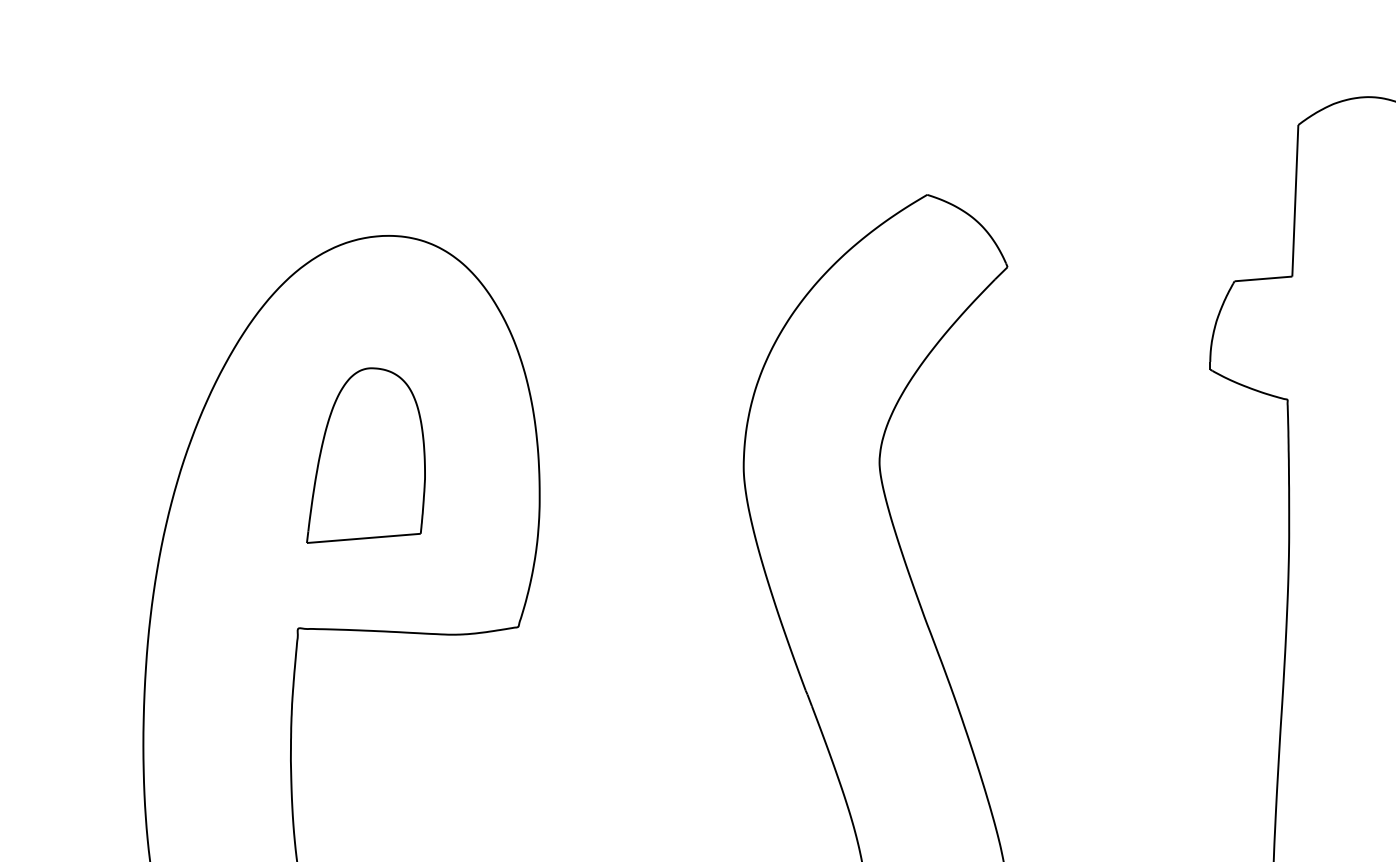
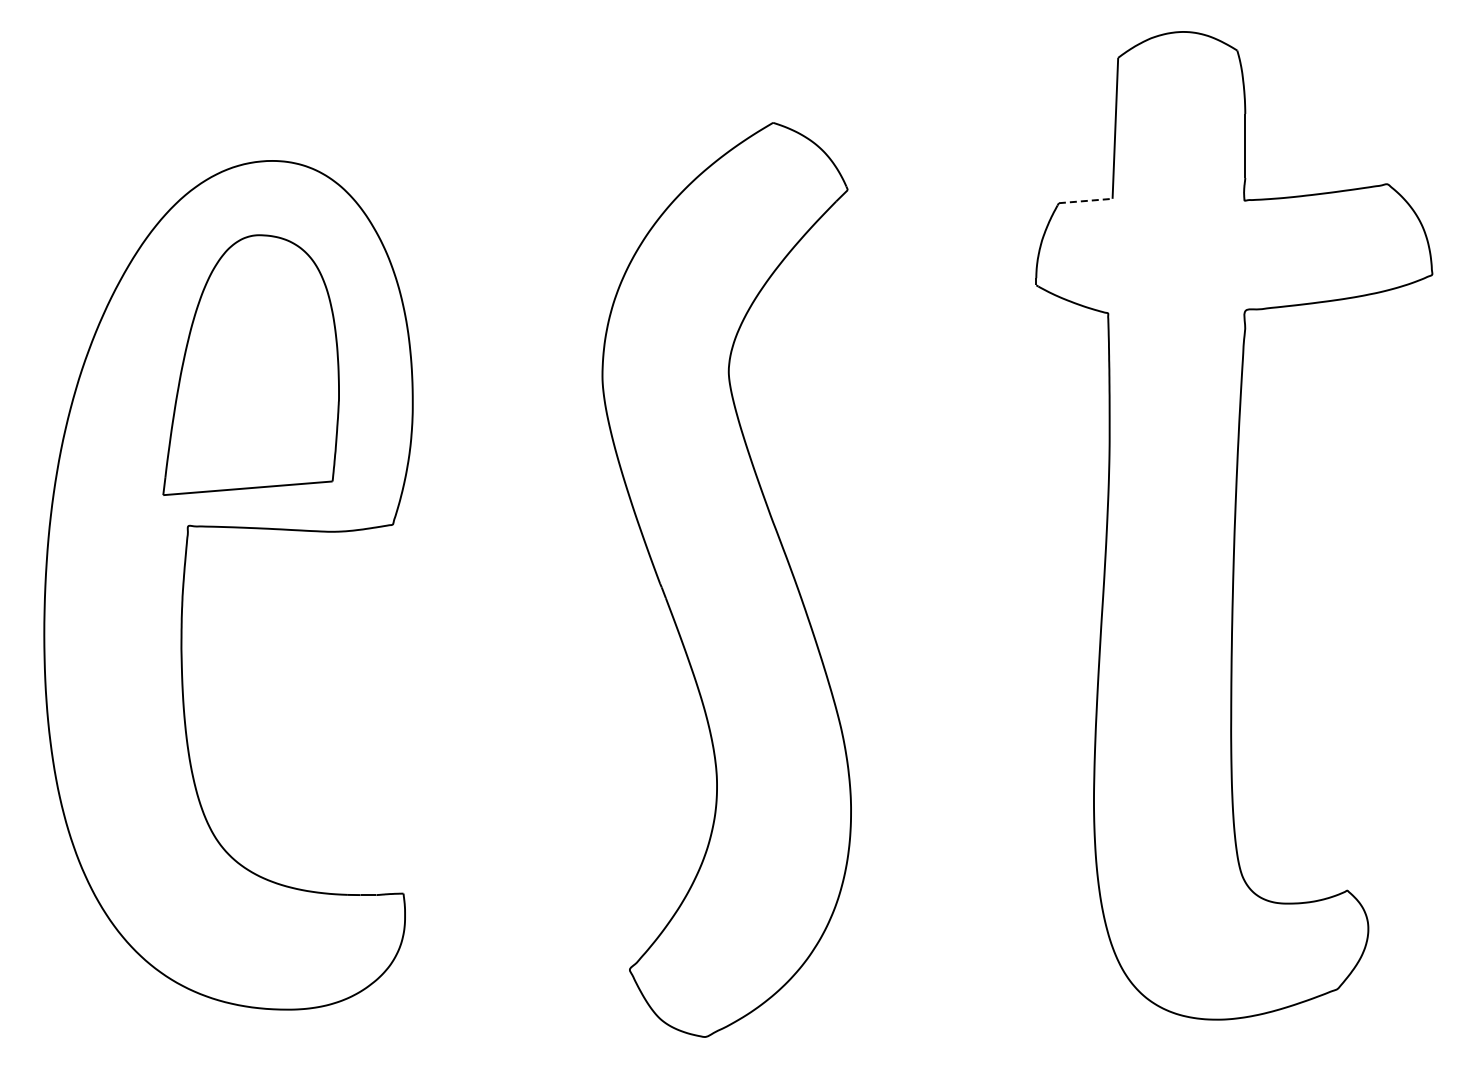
line: (1263, 279) -> (1085, 201), solid -> dashed
part: (366, 455) -> (251, 365), size x1.6

